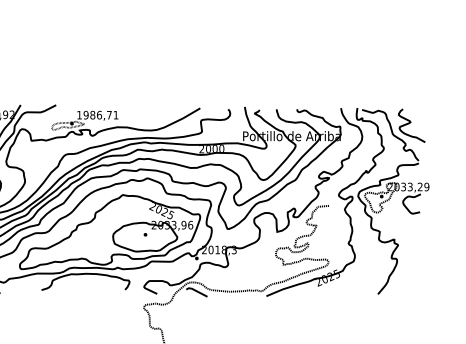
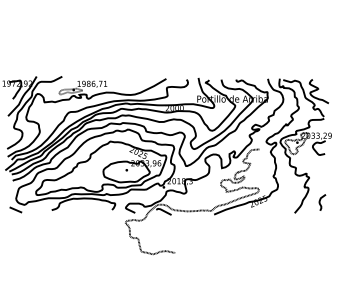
curve: (413, 279) -> (320, 202), added

